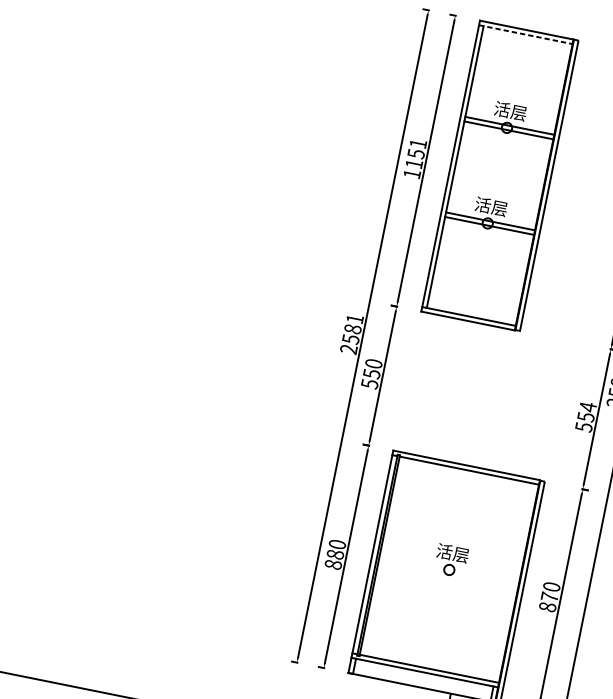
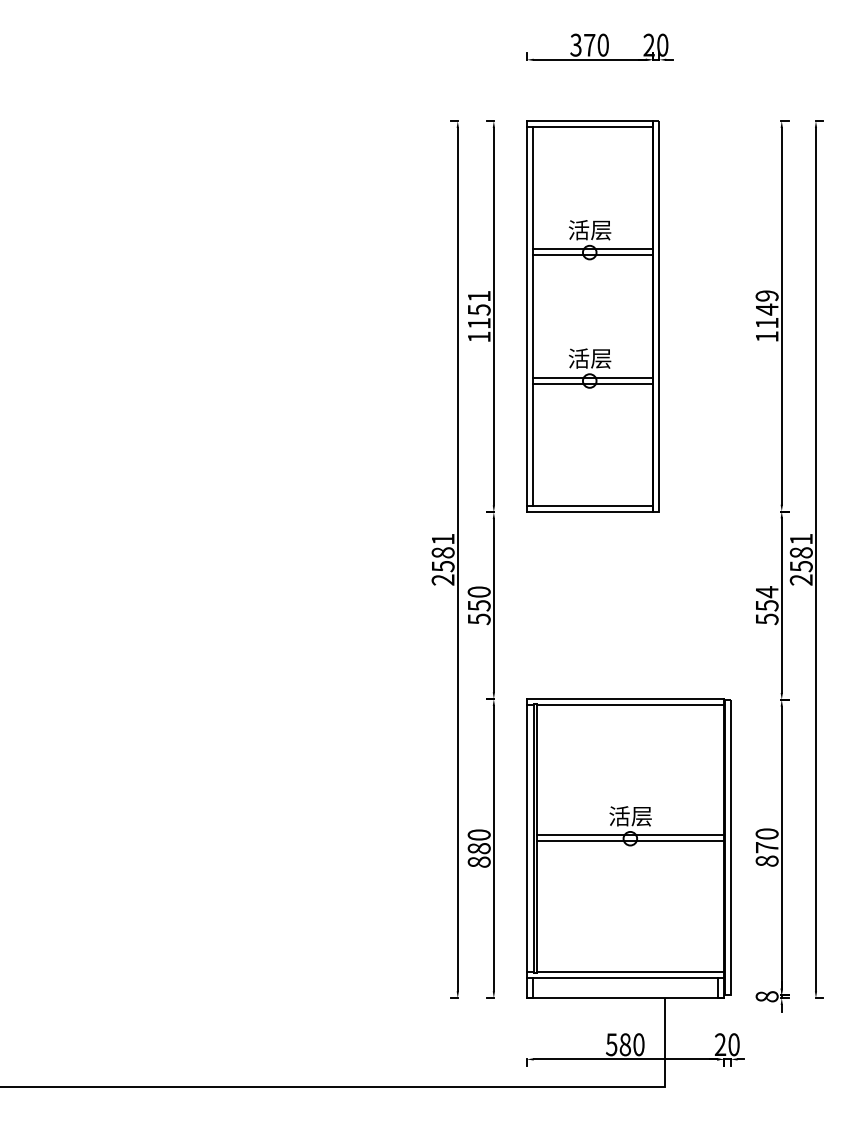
line: (525, 34) -> (589, 127), dashed -> solid
line: (449, 567) -> (629, 835), added
line: (448, 571) -> (629, 841), added

